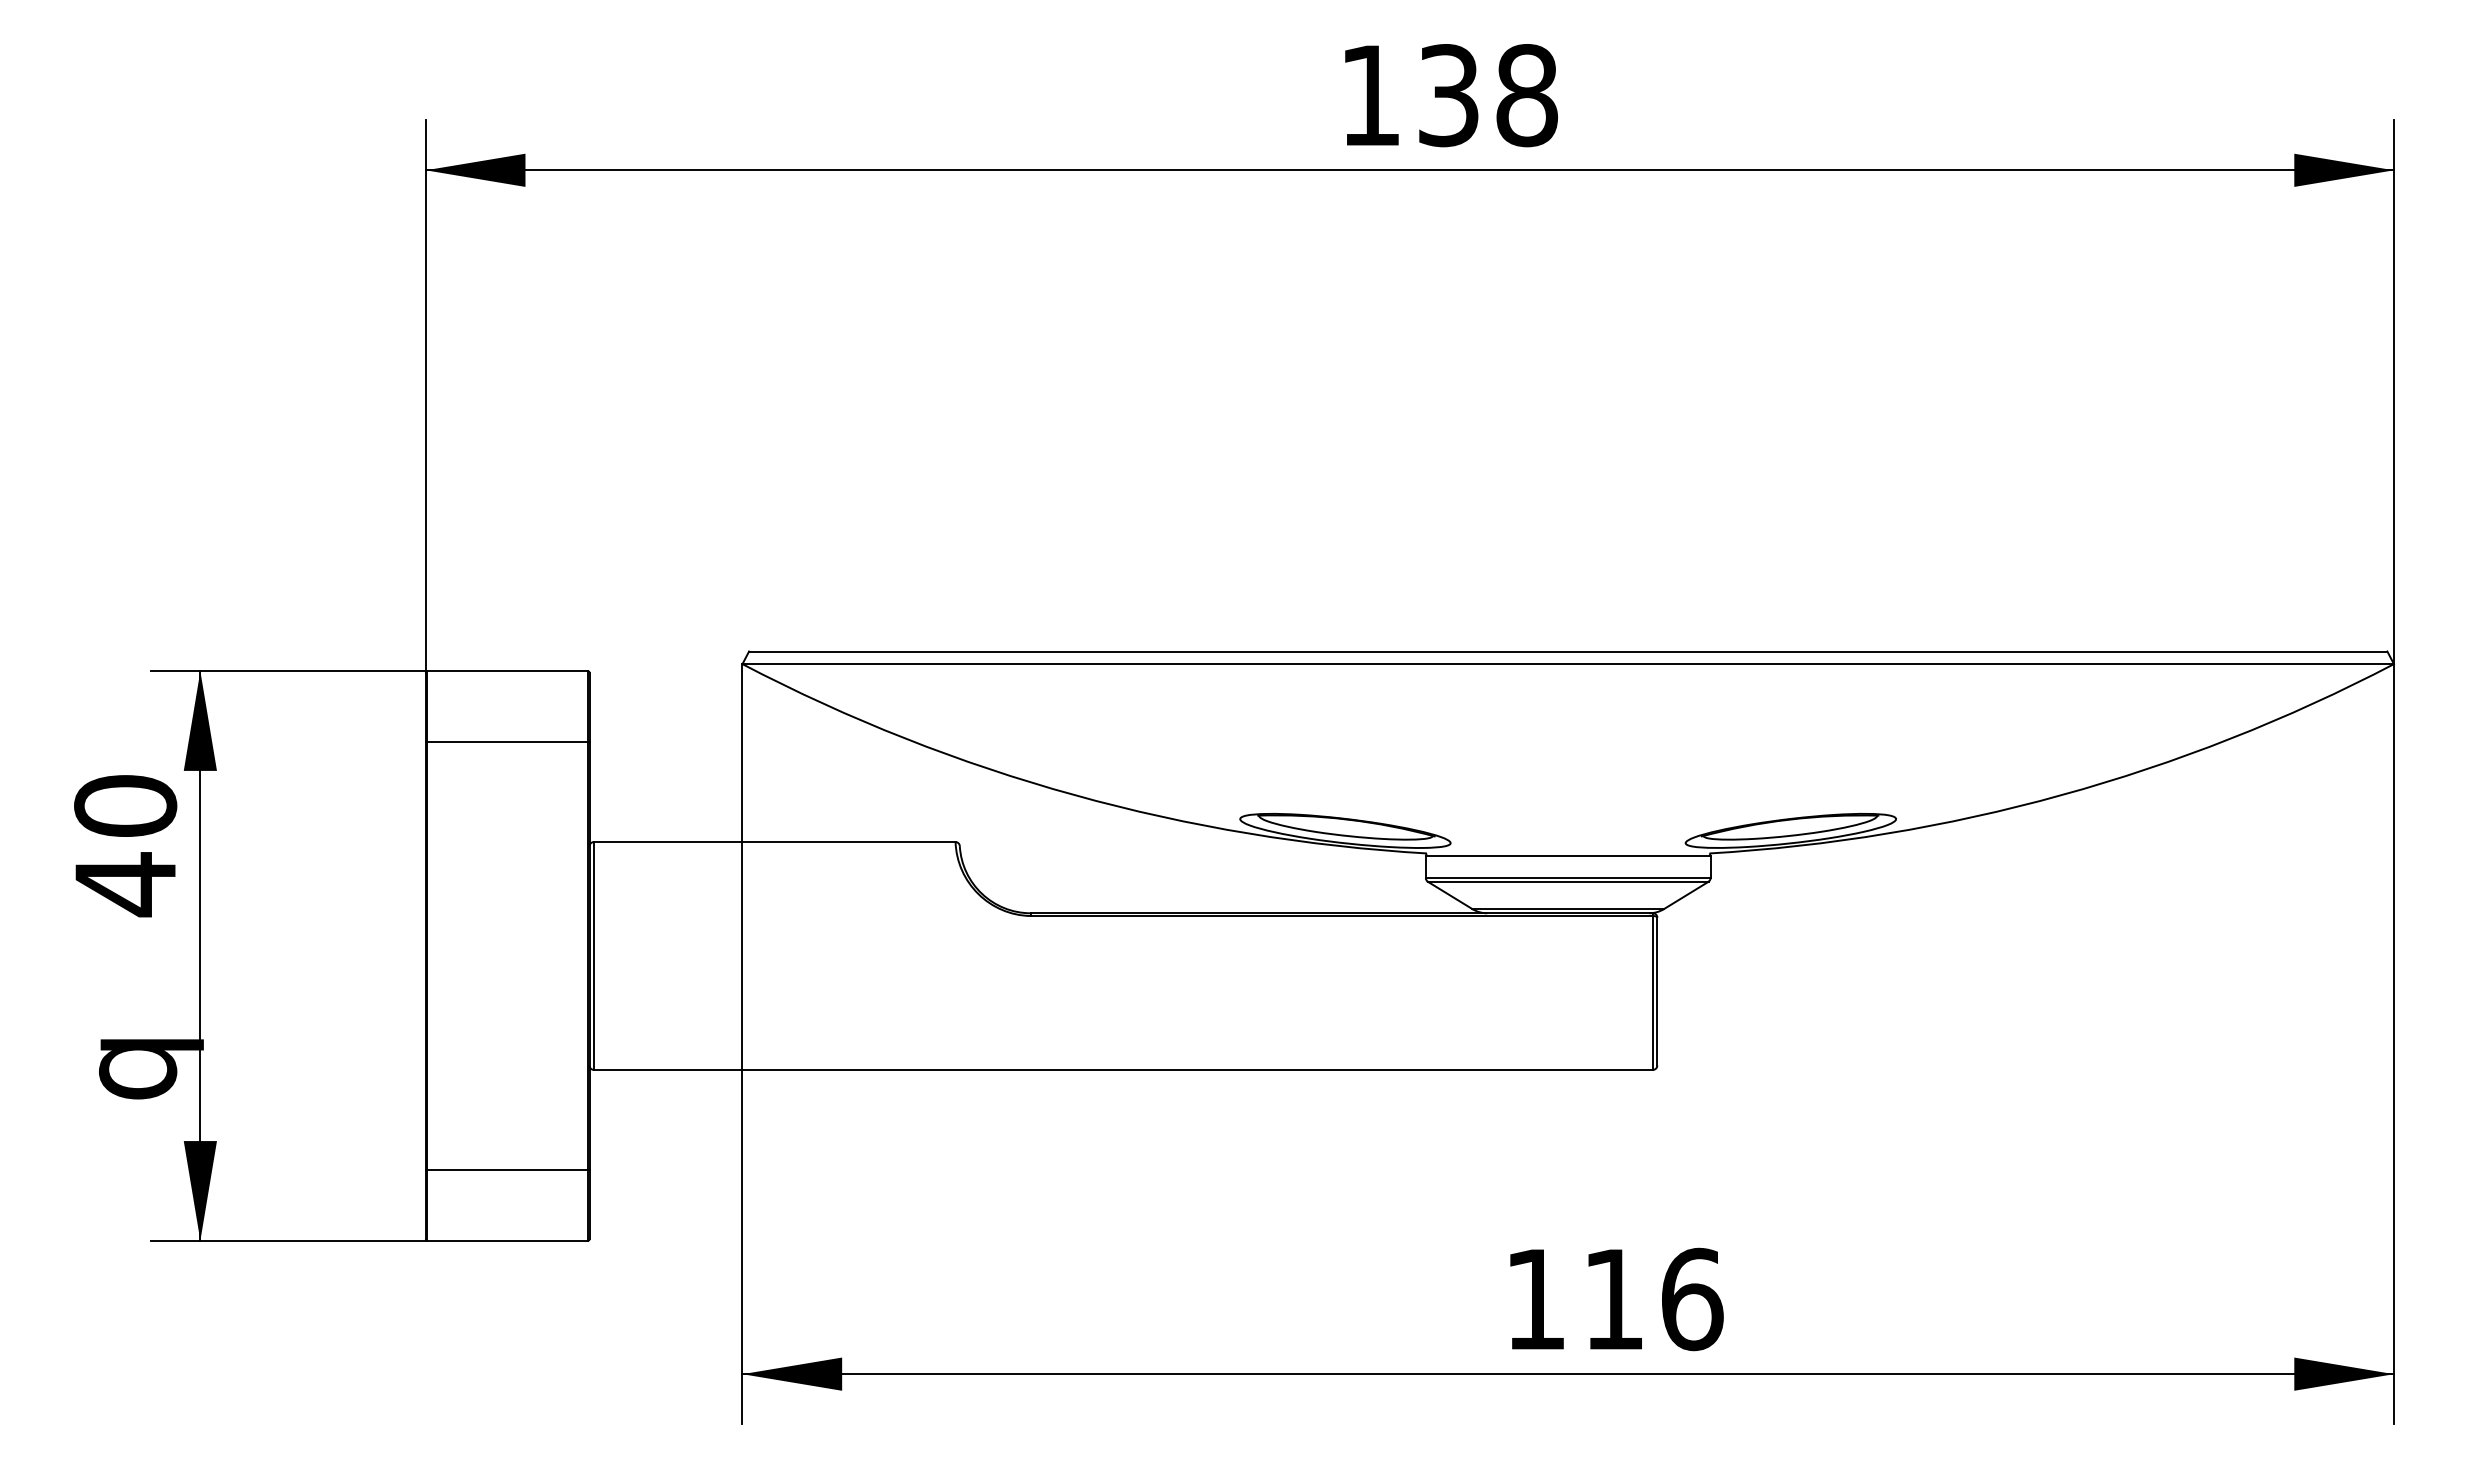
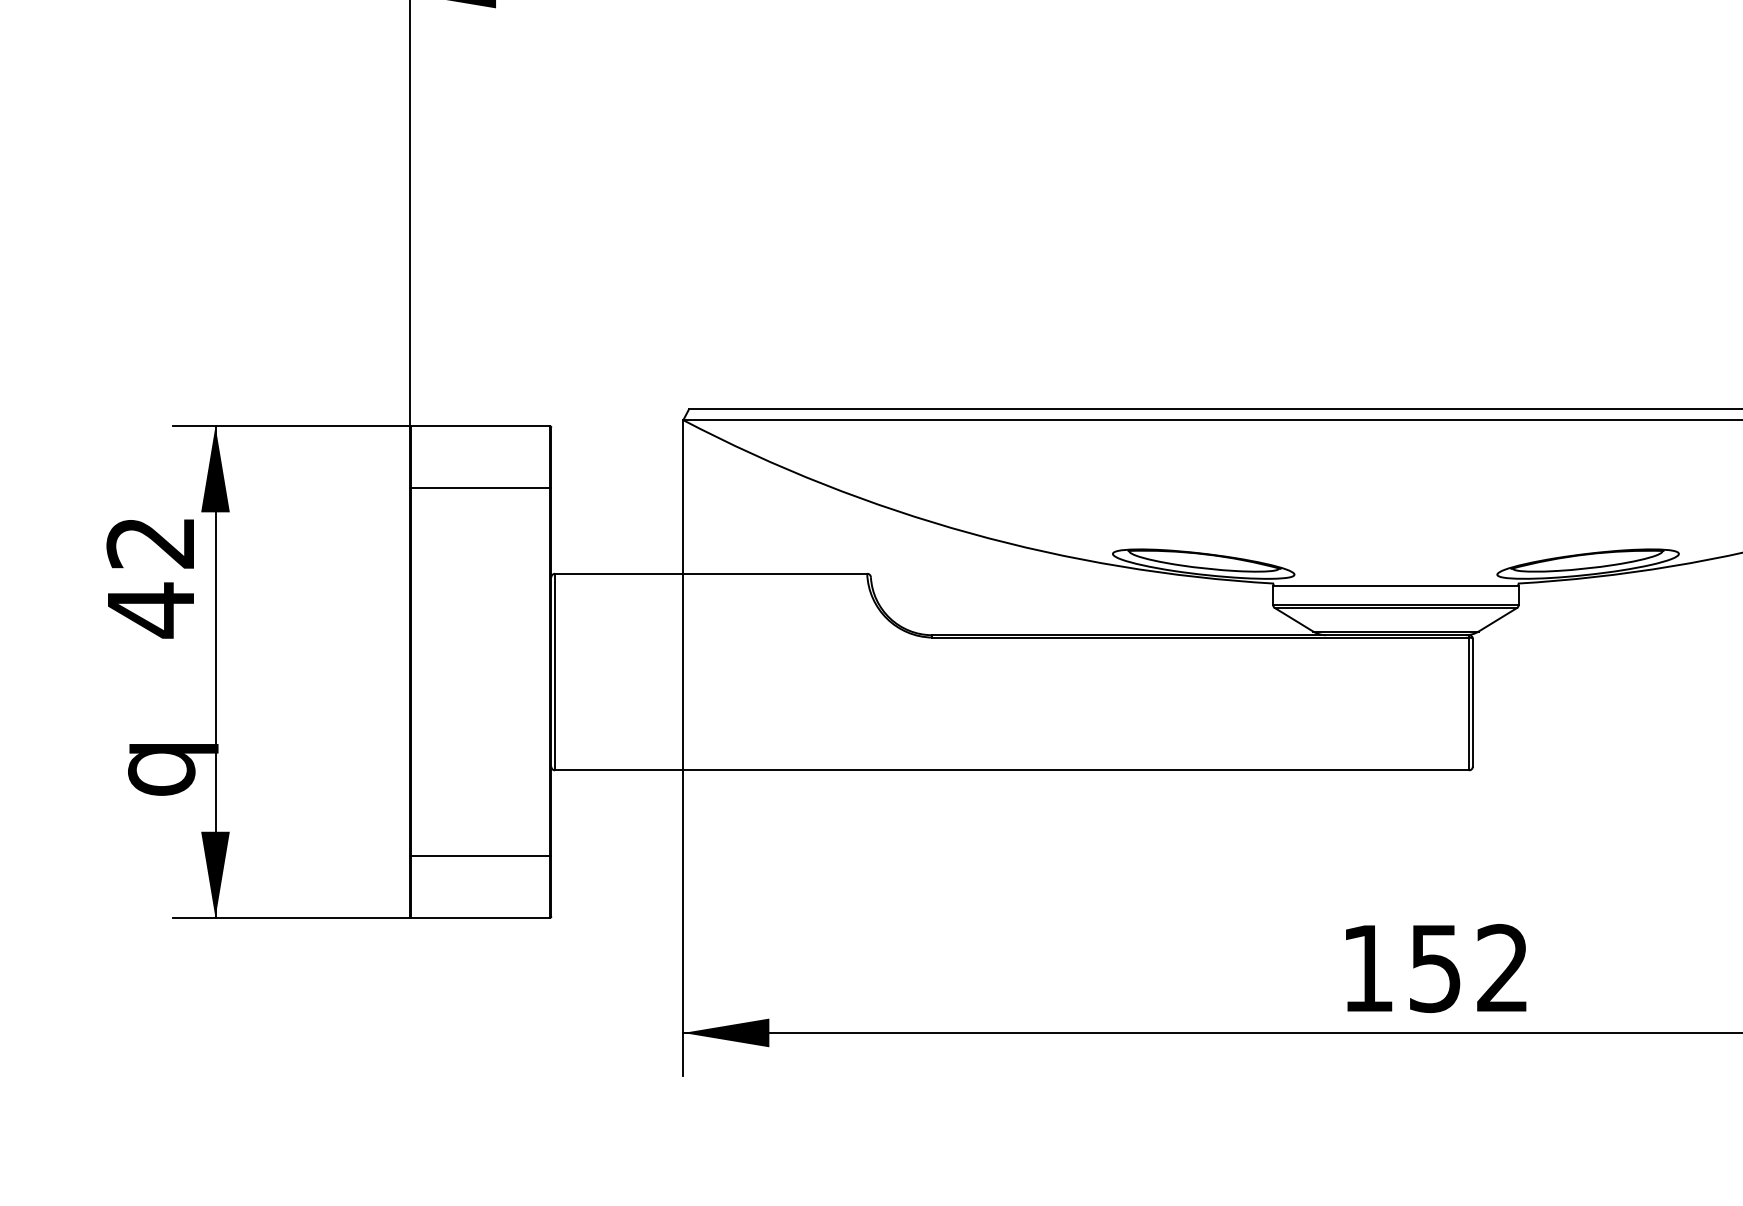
text: (125, 805) -> (150, 542), 40 -> 42
text: (1653, 1299) -> (1469, 968), 116 -> 152

